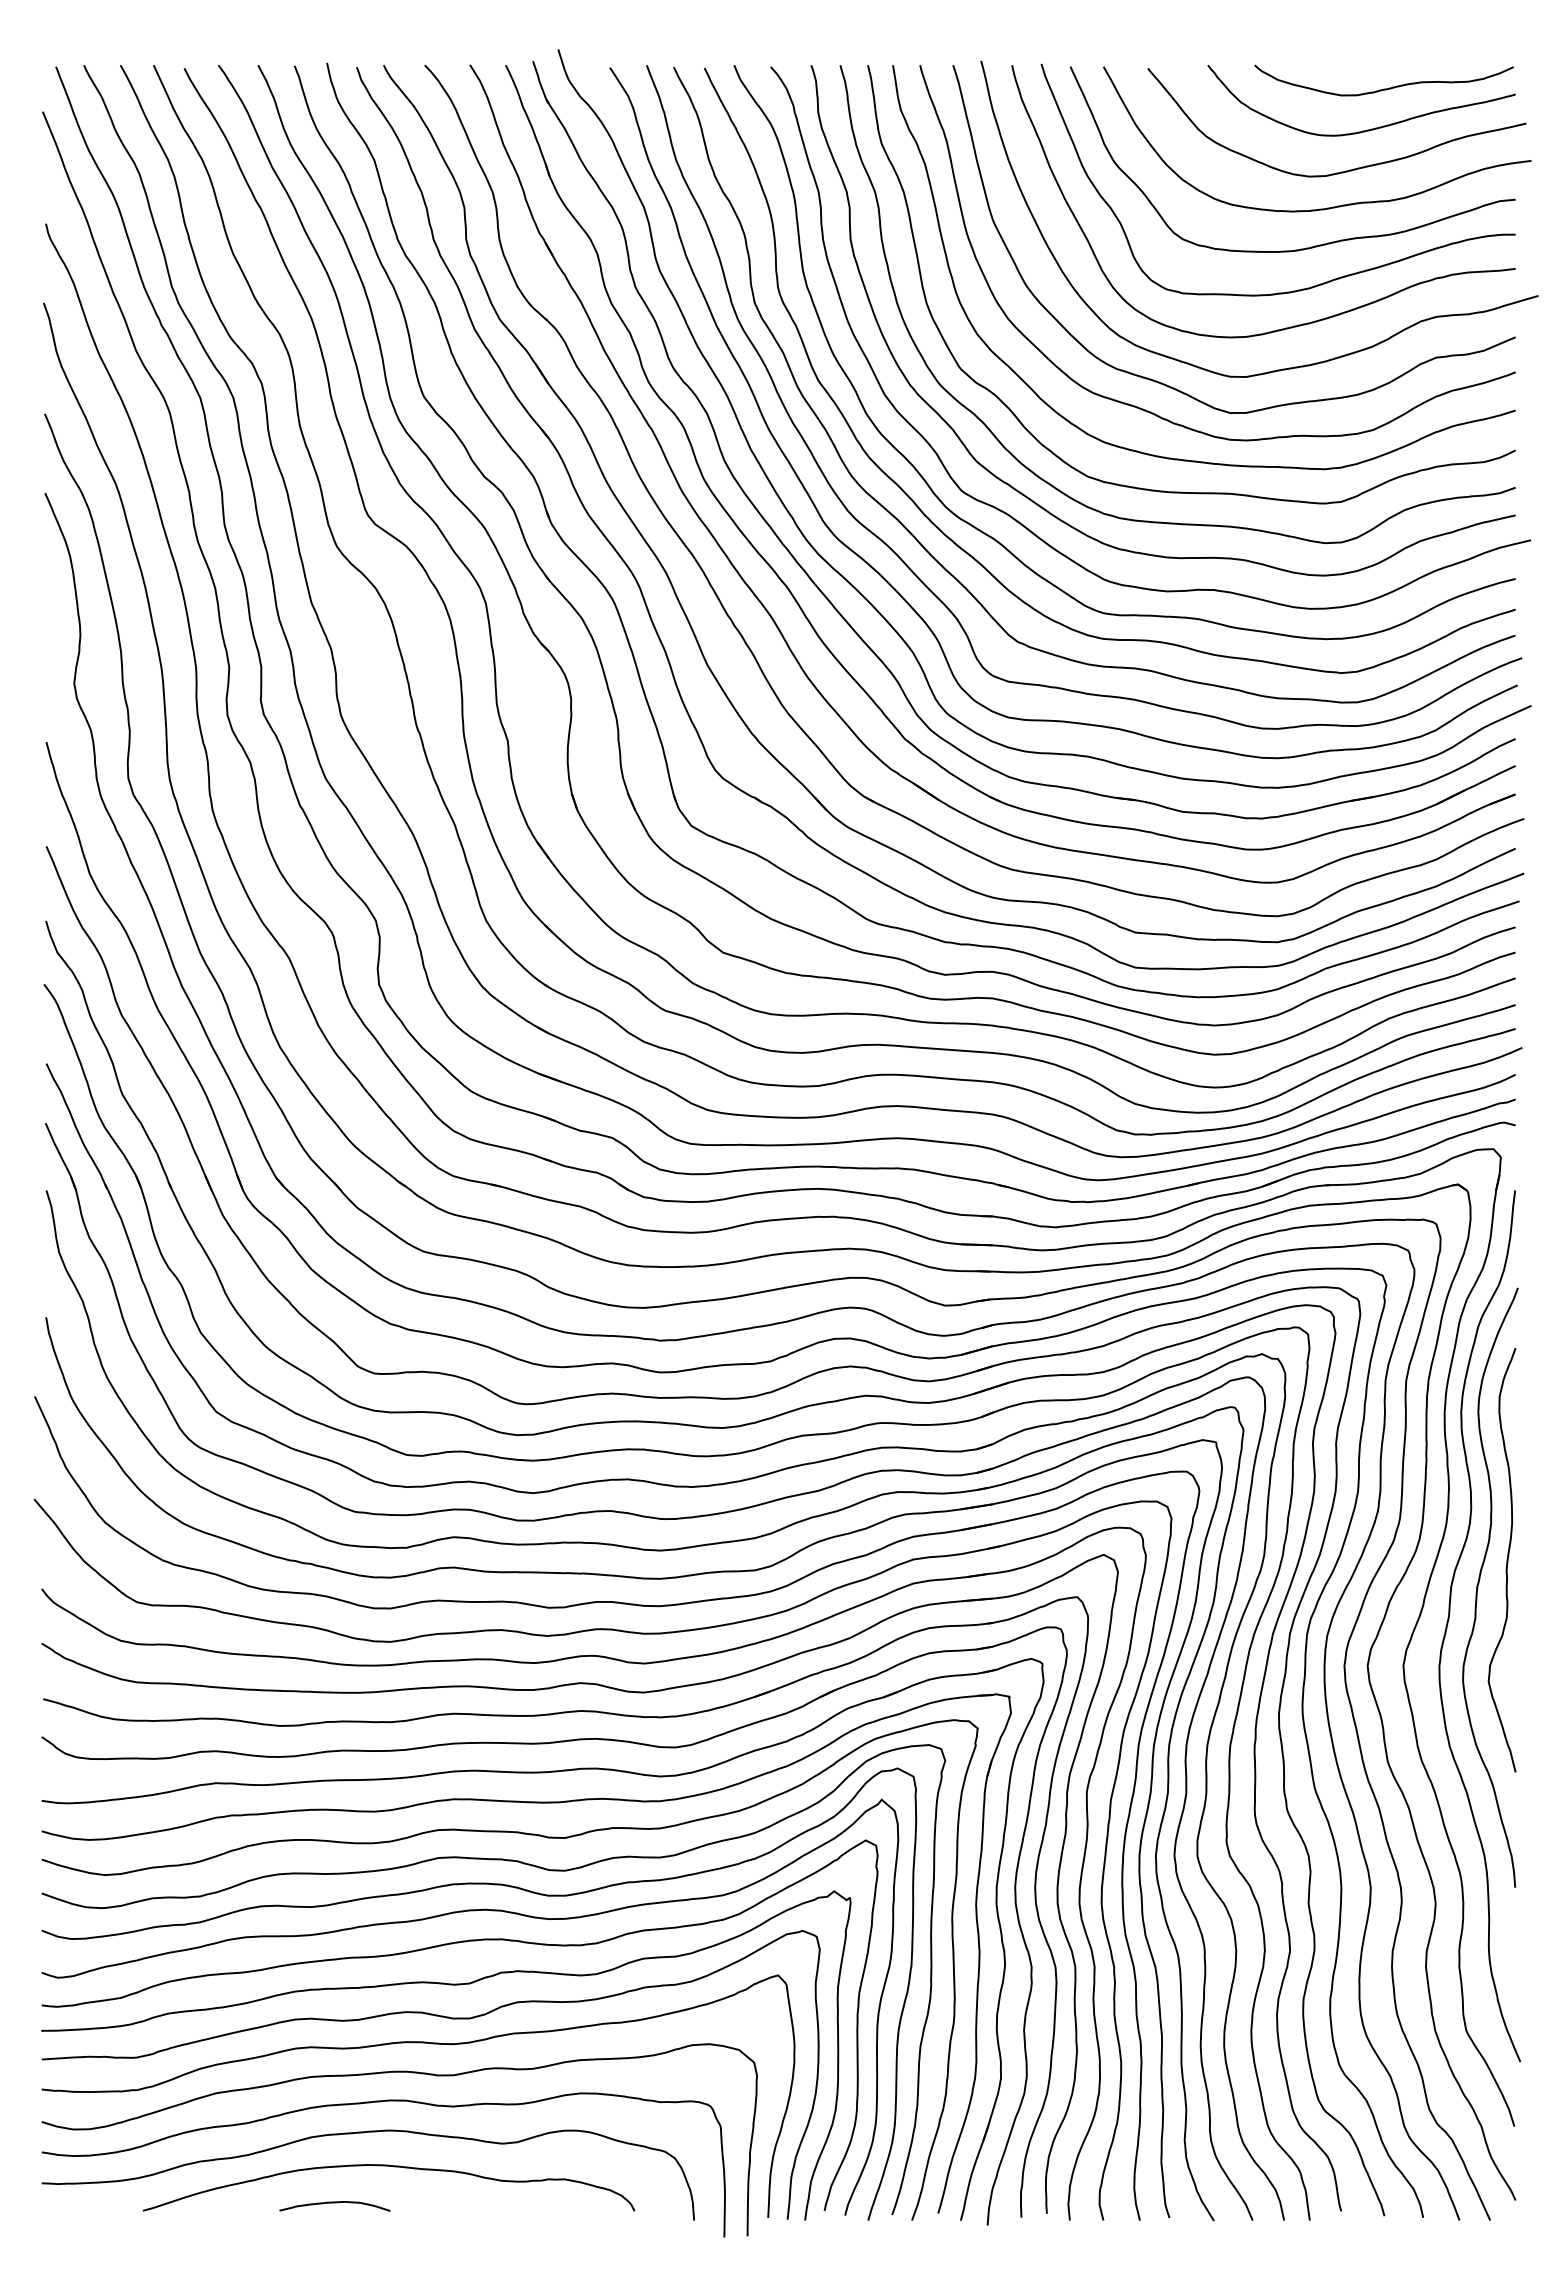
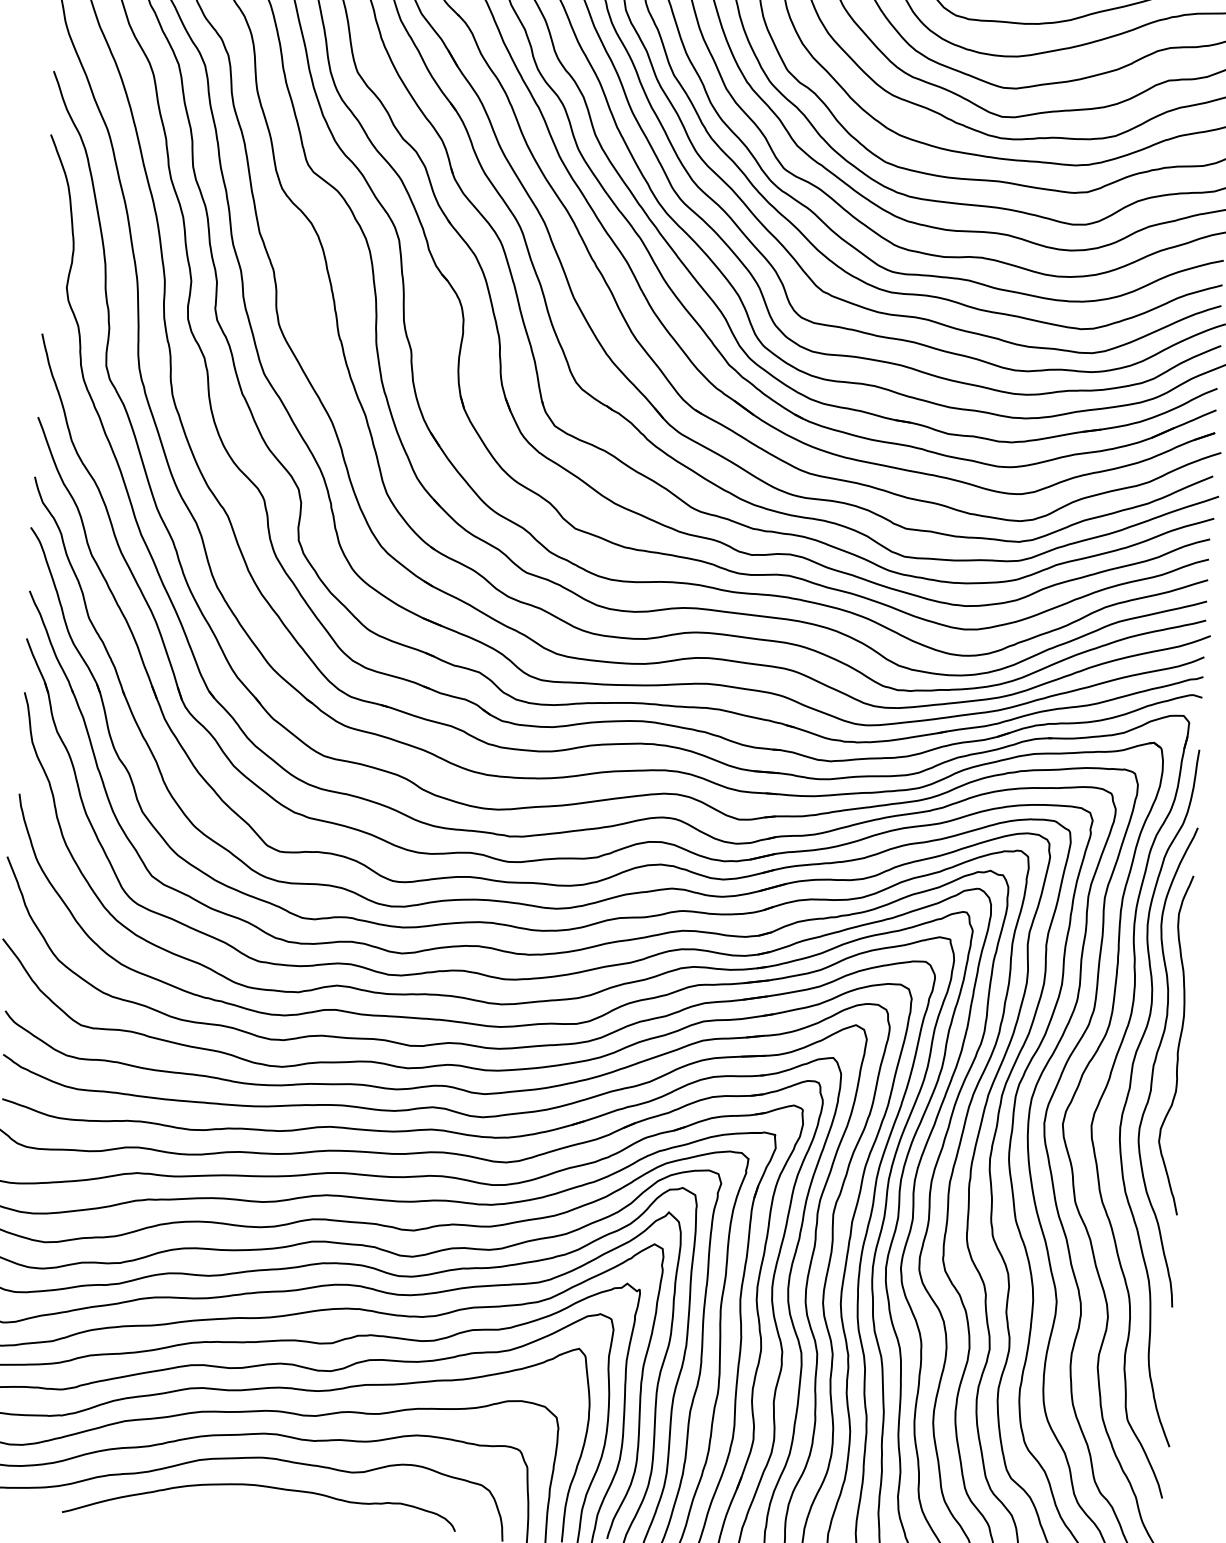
curve: (334, 2203) -> (215, 1513), removed

